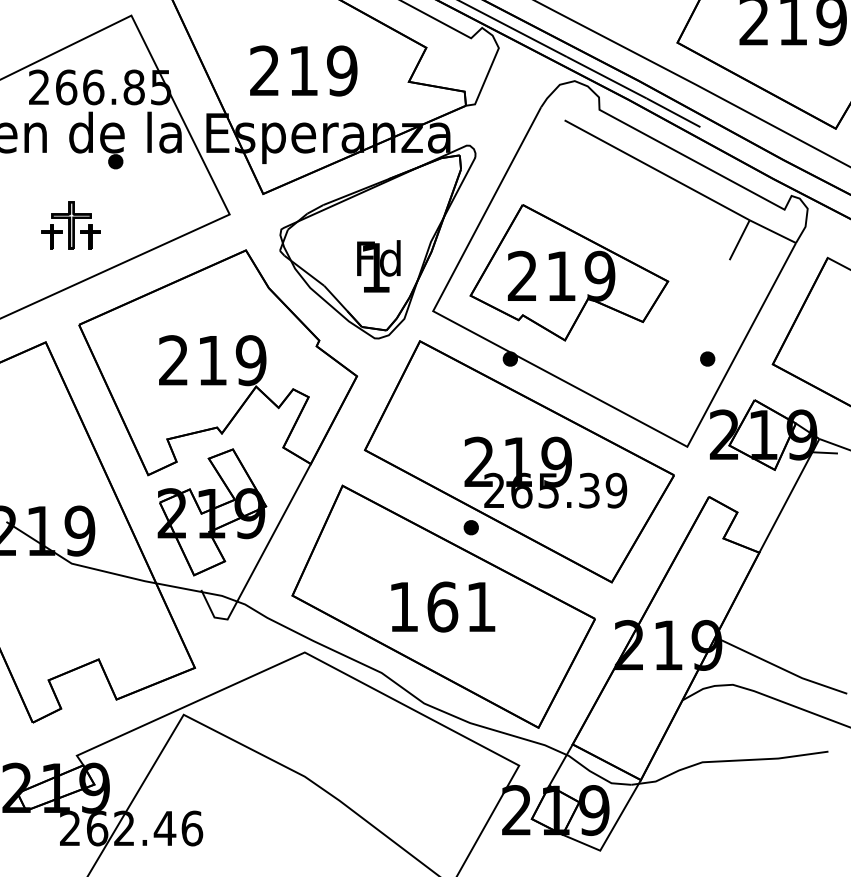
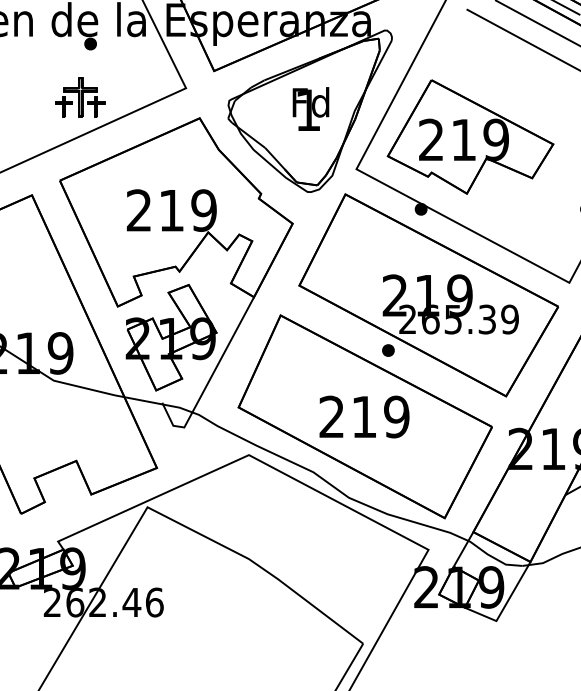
part: (70, 225) -> (79, 97), moved
text: (378, 266) -> (310, 109), moved
text: (442, 606) -> (364, 416), 161 -> 219

